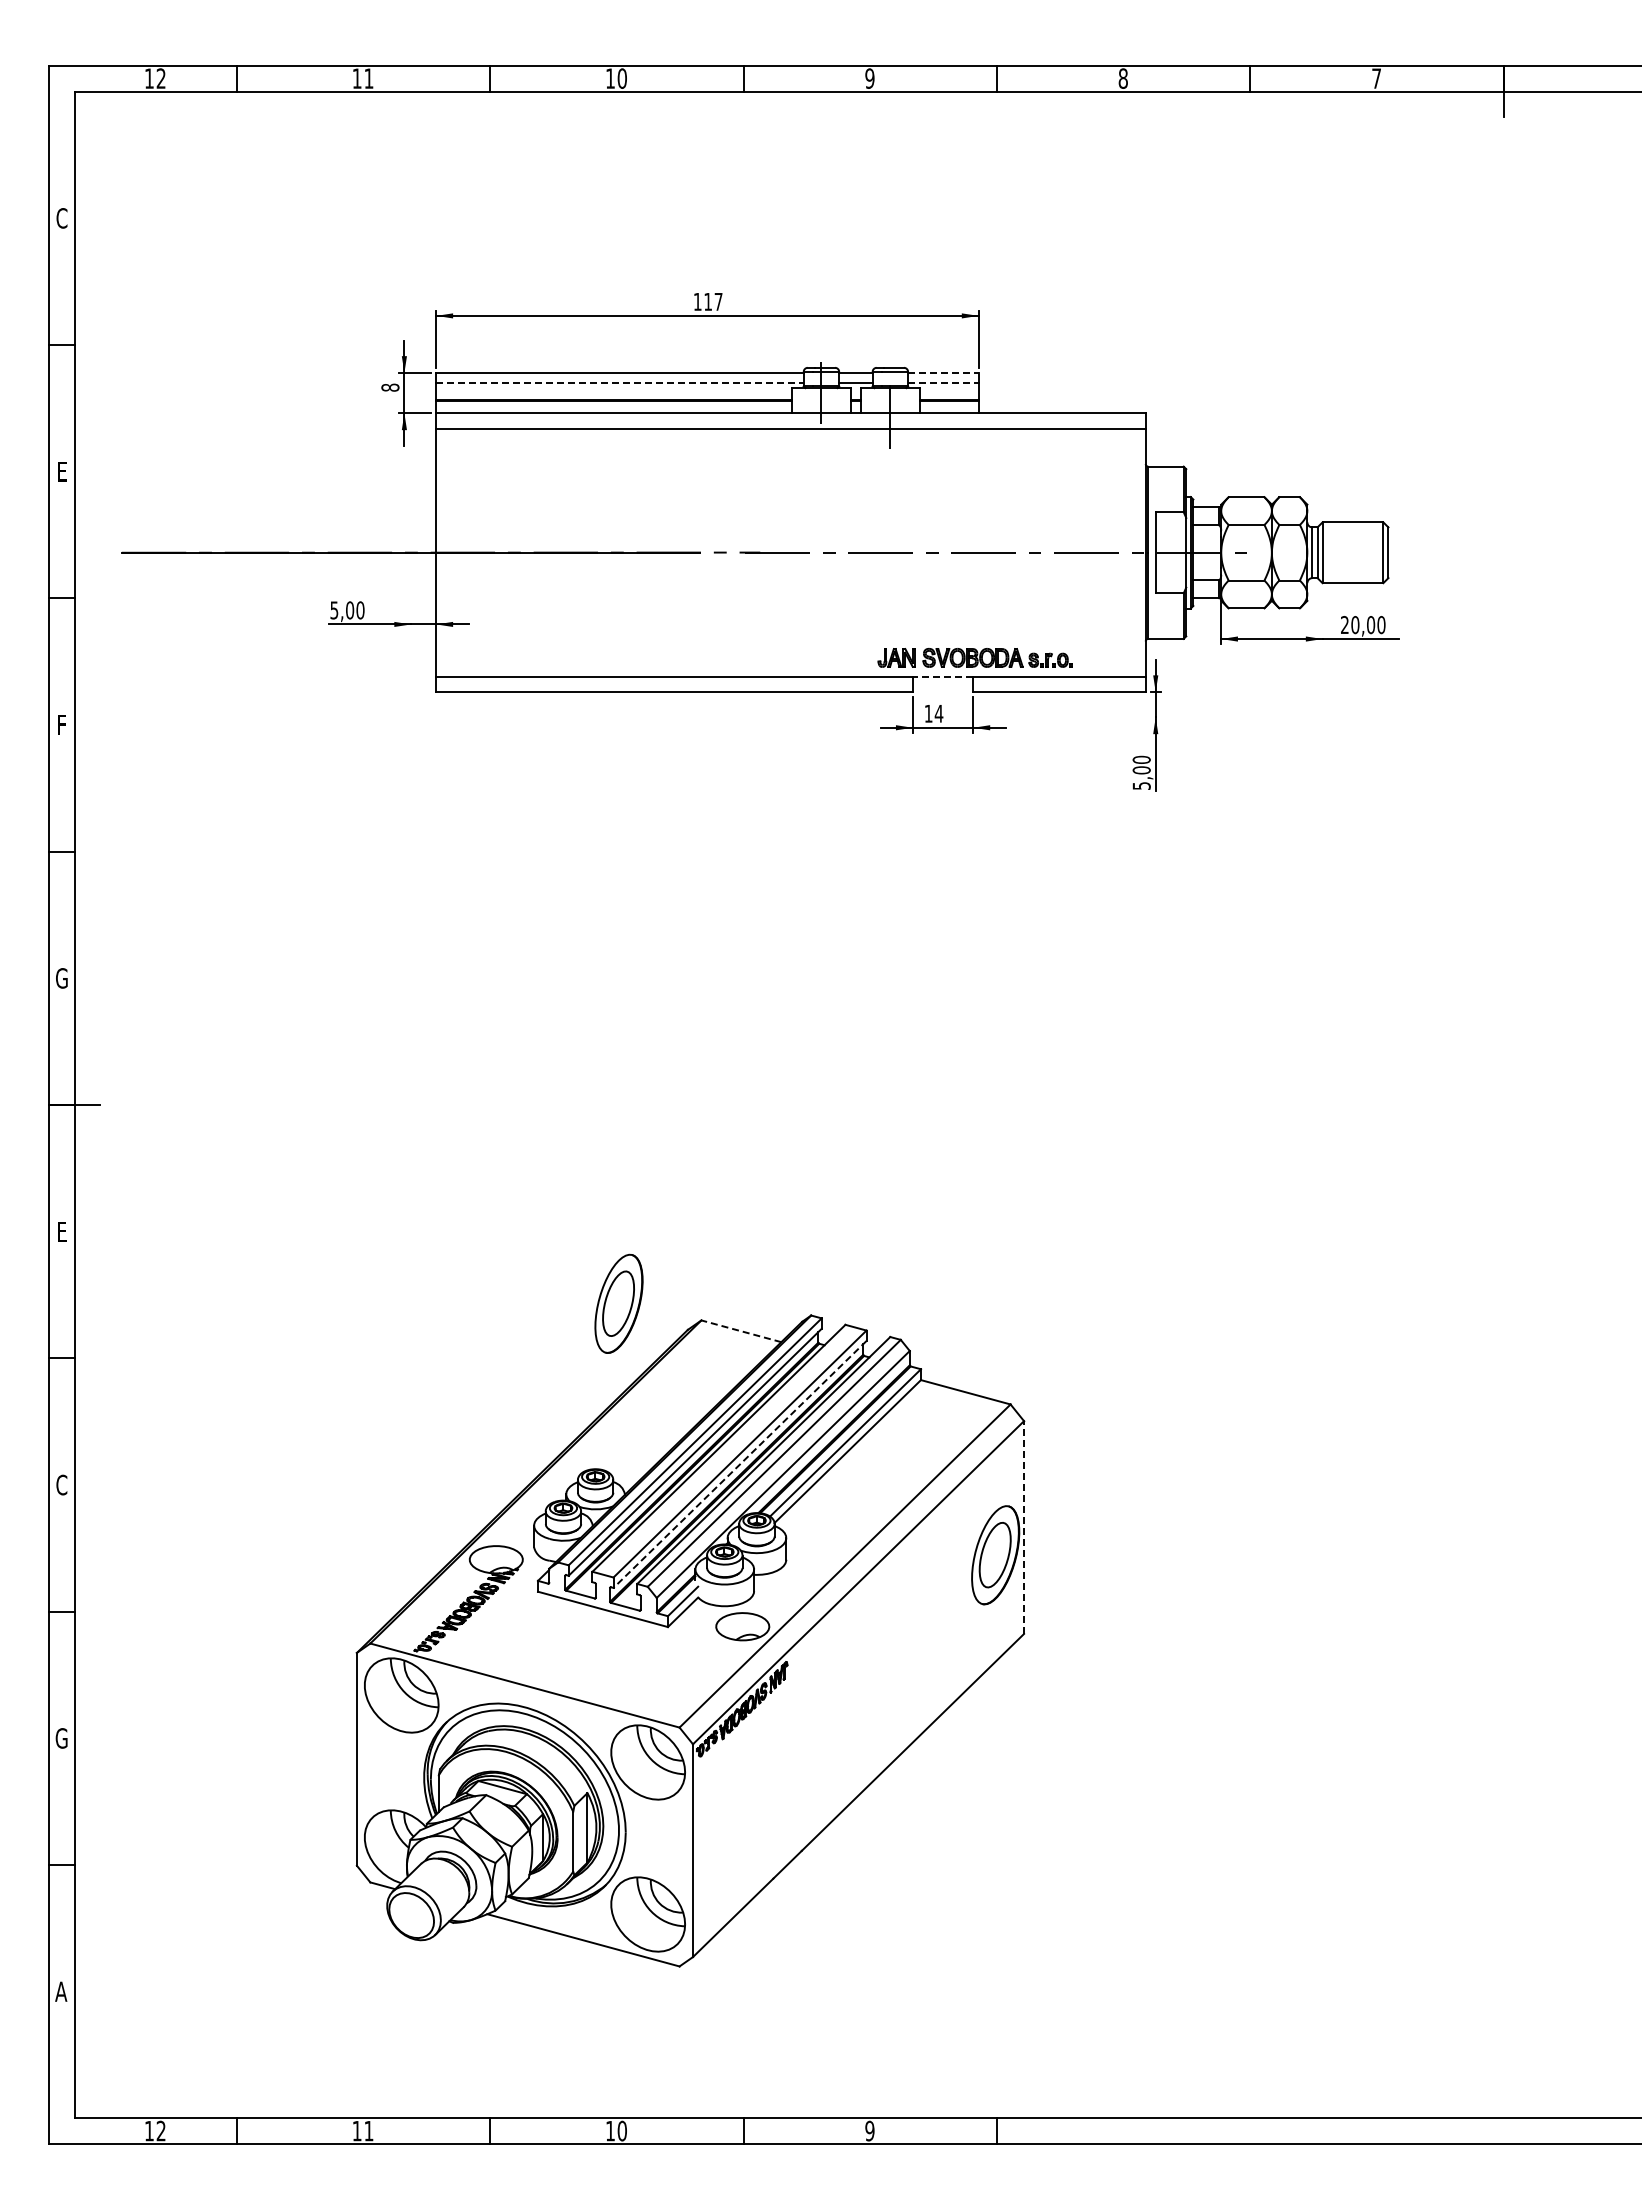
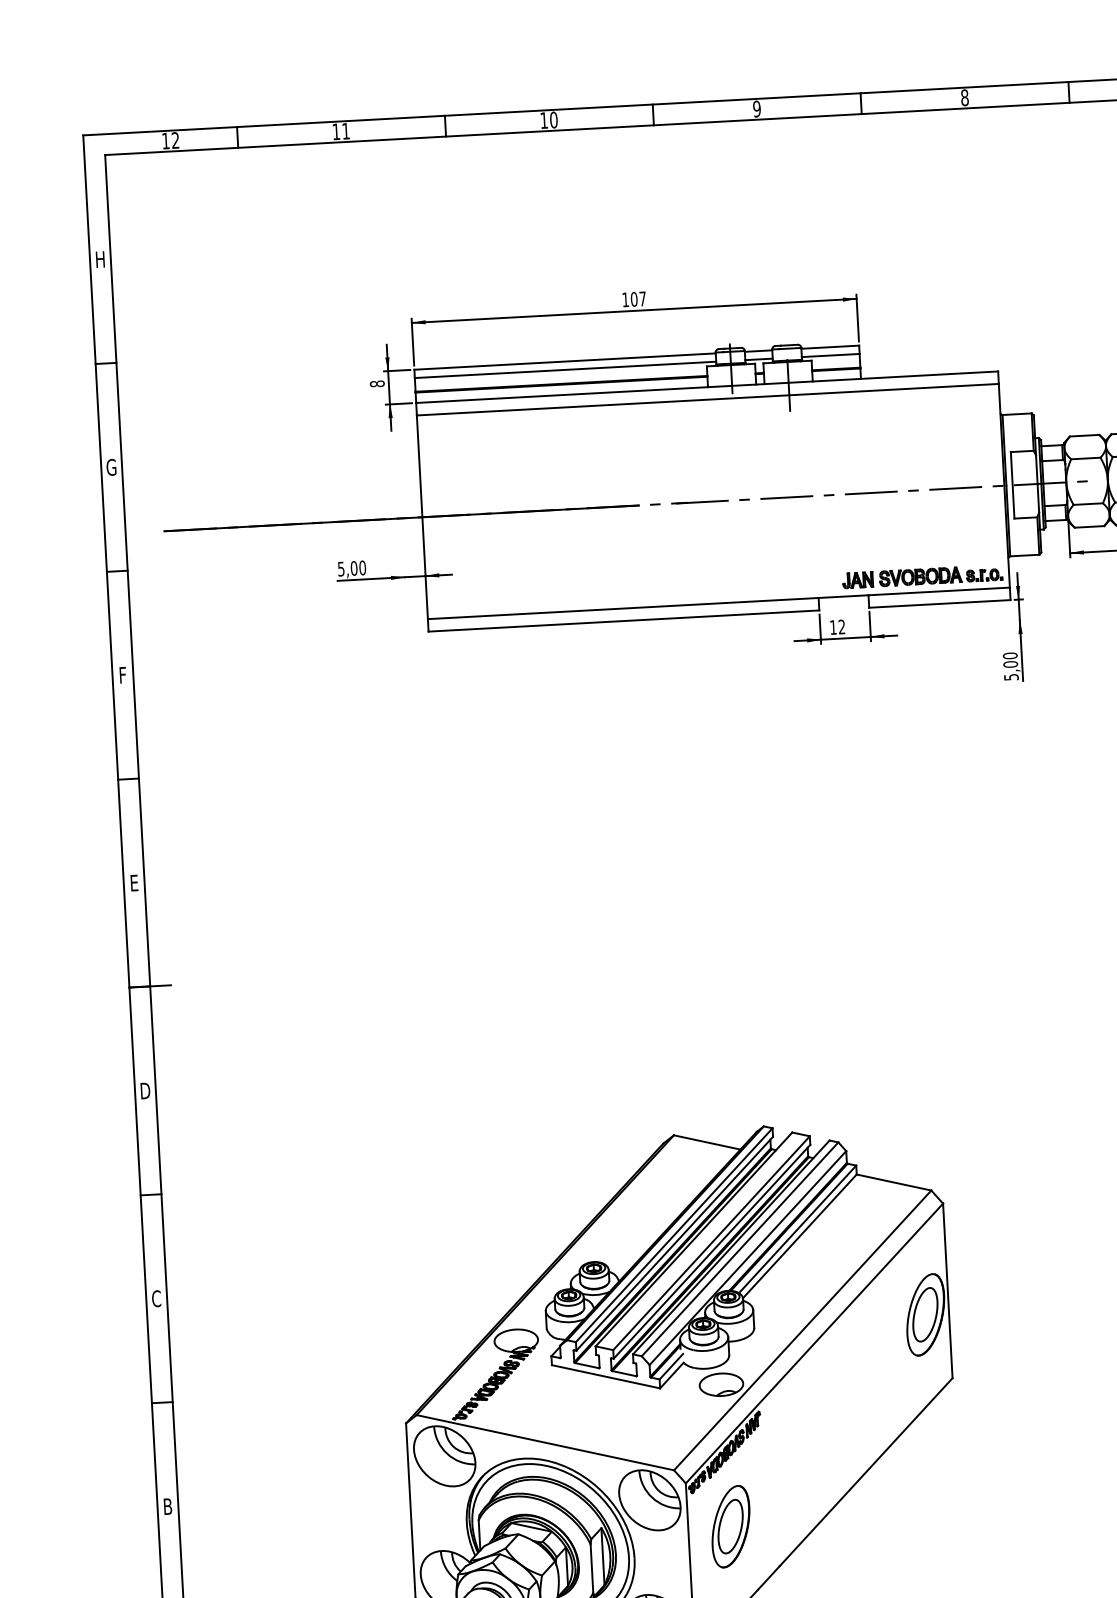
text: (61, 218) -> (99, 259), C -> H
text: (708, 301) -> (634, 299), 117 -> 107
line: (943, 372) -> (830, 346), dashed -> solid
line: (620, 383) -> (565, 370), dashed -> solid
line: (943, 383) -> (830, 355), dashed -> solid
text: (61, 471) -> (111, 467), E -> G
part: (974, 657) -> (921, 576), moved
line: (942, 676) -> (843, 596), dashed -> solid
text: (938, 713) -> (841, 626), 14 -> 12
text: (61, 978) -> (133, 883), G -> E
text: (61, 1231) -> (144, 1090), E -> D
part: (618, 1303) -> (730, 1526), moved
line: (740, 1331) -> (706, 1142), dashed -> solid
line: (740, 1464) -> (712, 1251), dashed -> solid
line: (1024, 1527) -> (948, 1290), dashed -> solid
text: (61, 1738) -> (167, 1506), G -> B

